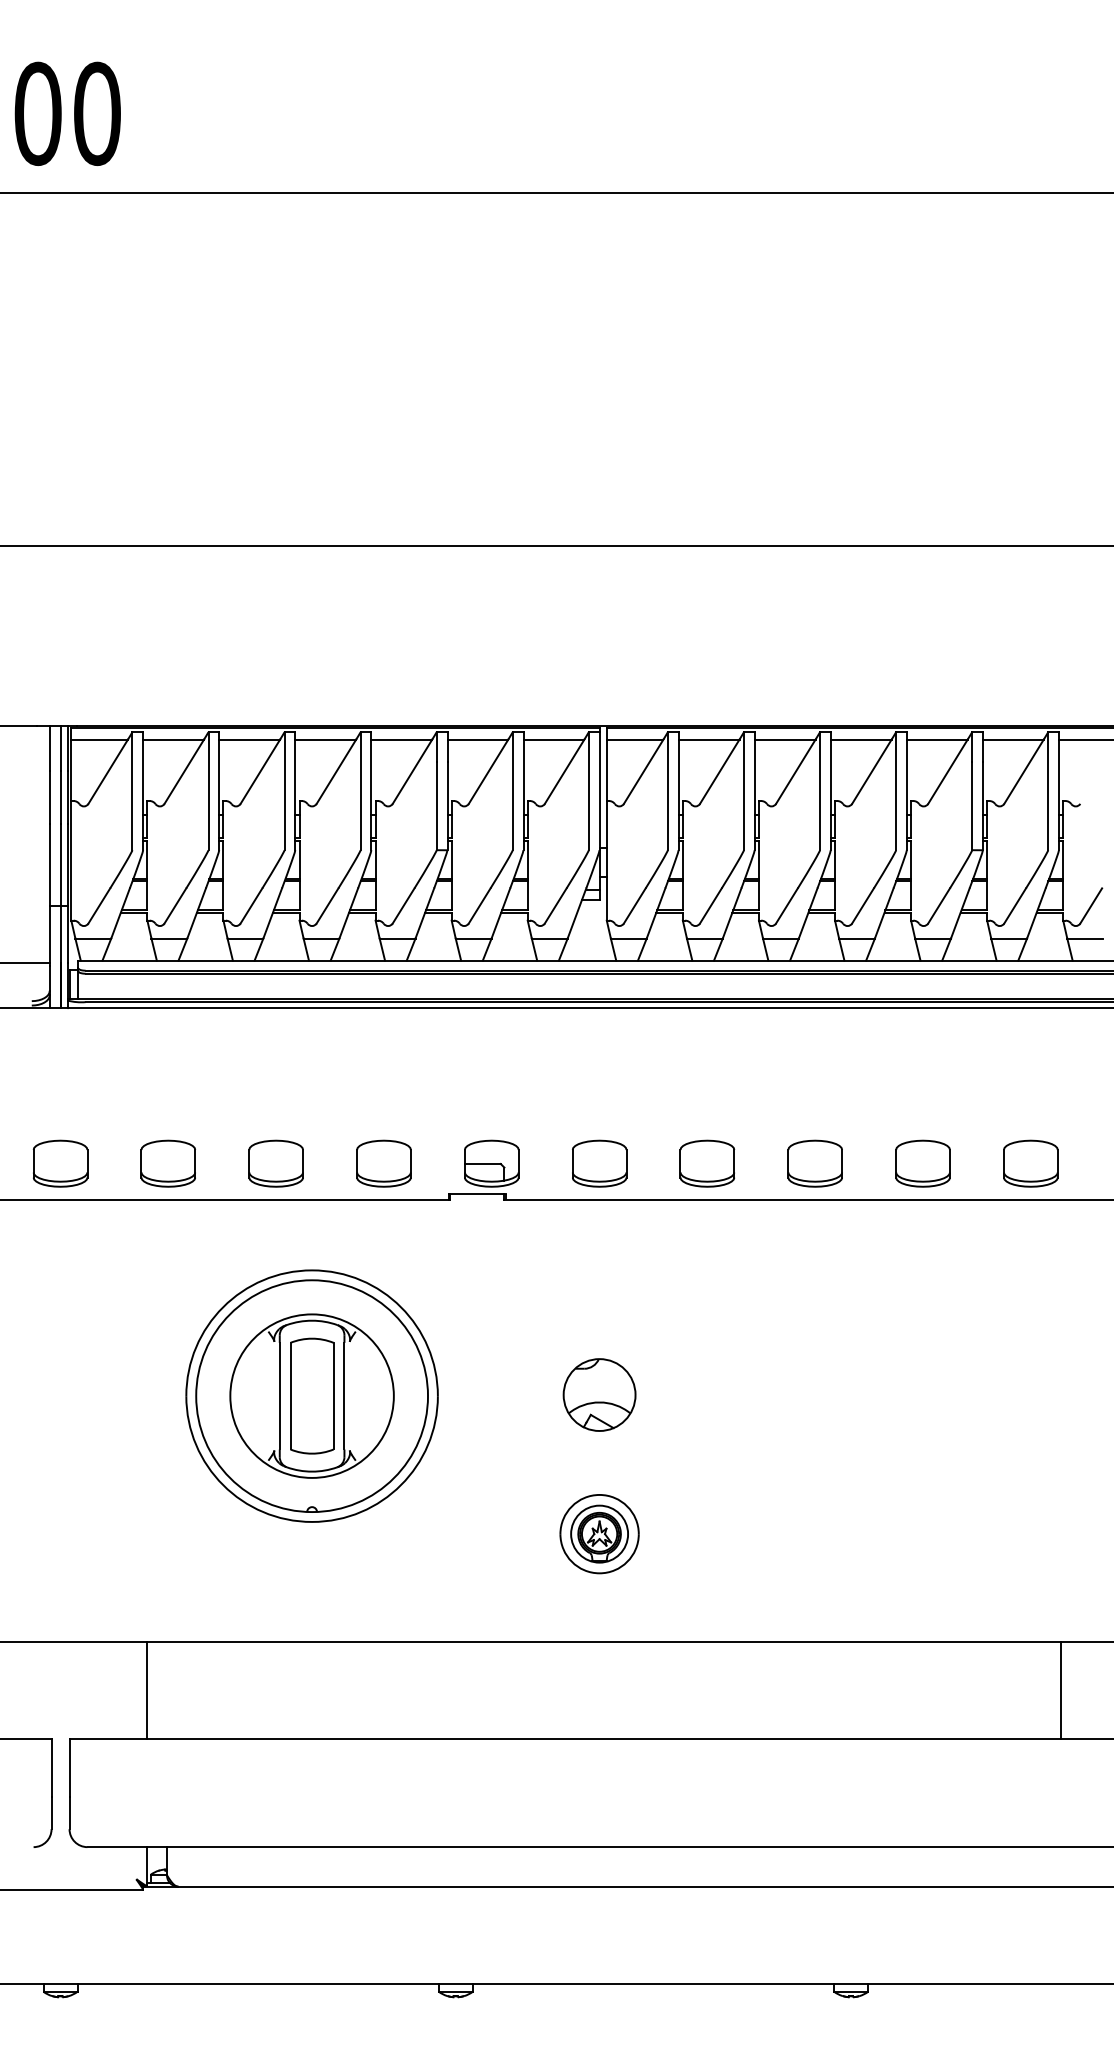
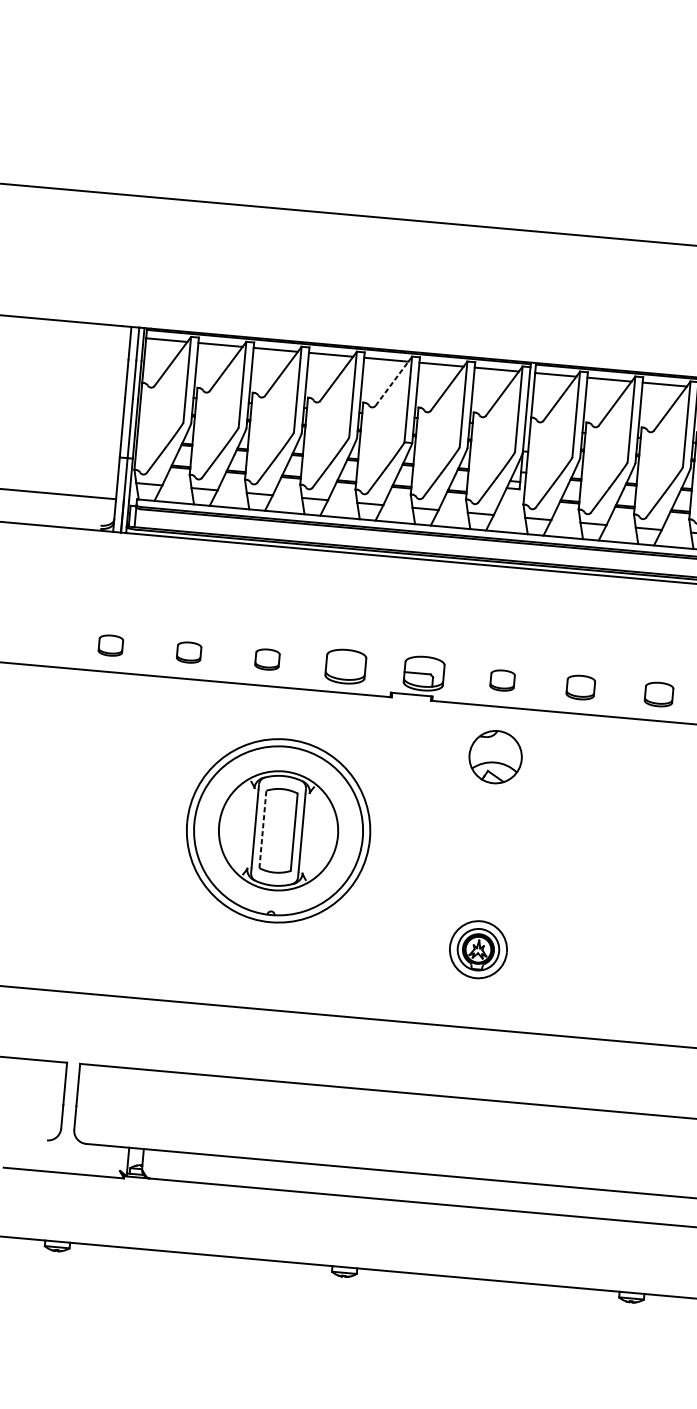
line: (412, 771) -> (391, 383), solid -> dashed
part: (60, 1163) -> (110, 645), size x0.6
part: (167, 1163) -> (188, 652), size x0.6
part: (275, 1163) -> (267, 659), size x0.6
part: (599, 1163) -> (502, 680), size x0.6
part: (707, 1163) -> (580, 687), size x0.7
part: (814, 1163) -> (658, 694), size x0.7
part: (599, 1394) -> (495, 756), moved
line: (290, 1395) -> (262, 828), solid -> dashed
line: (146, 1689) -> (139, 1033), removed

